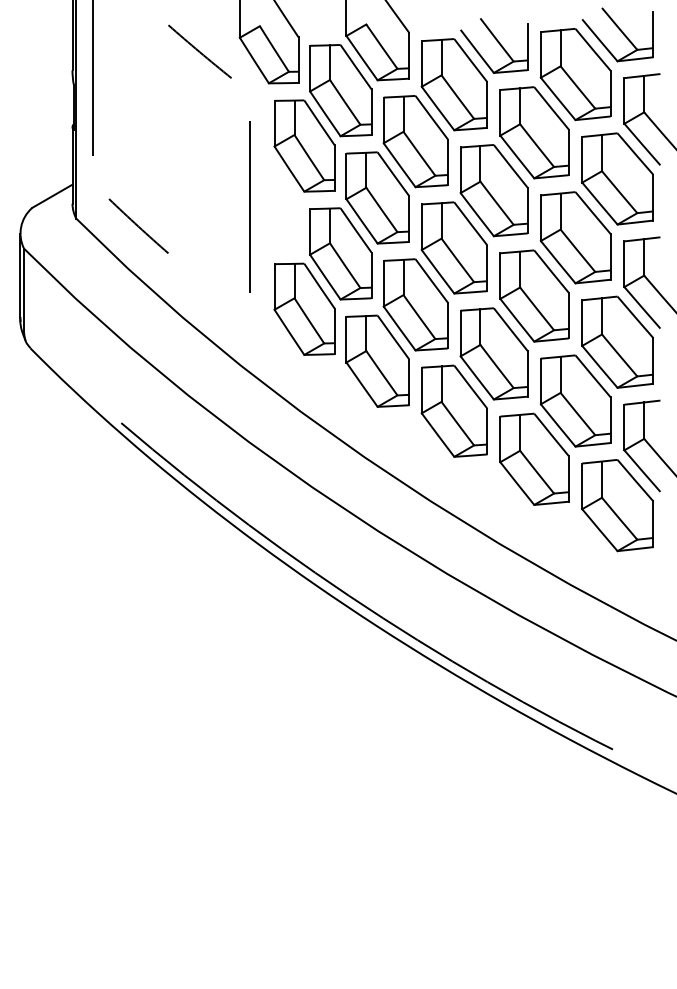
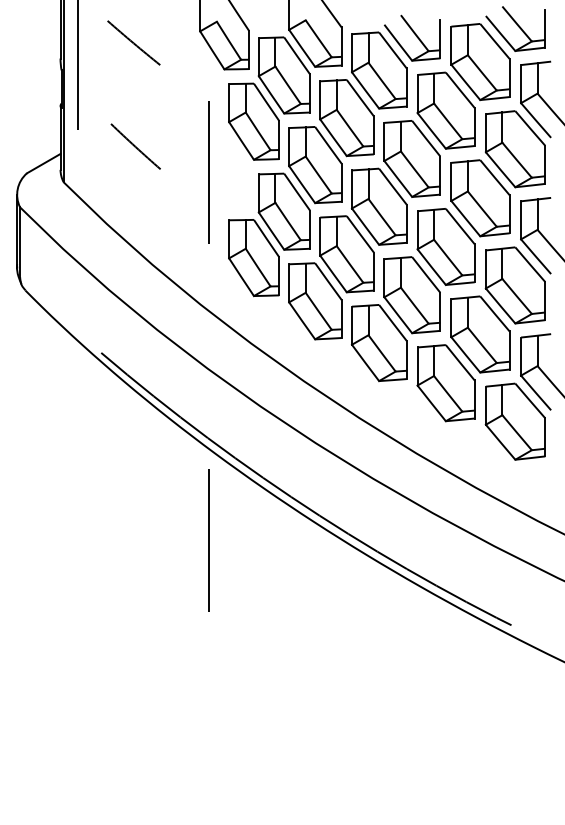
line: (199, 51) -> (133, 42), moved
line: (138, 226) -> (135, 146), moved
line: (249, 647) -> (208, 540), added

